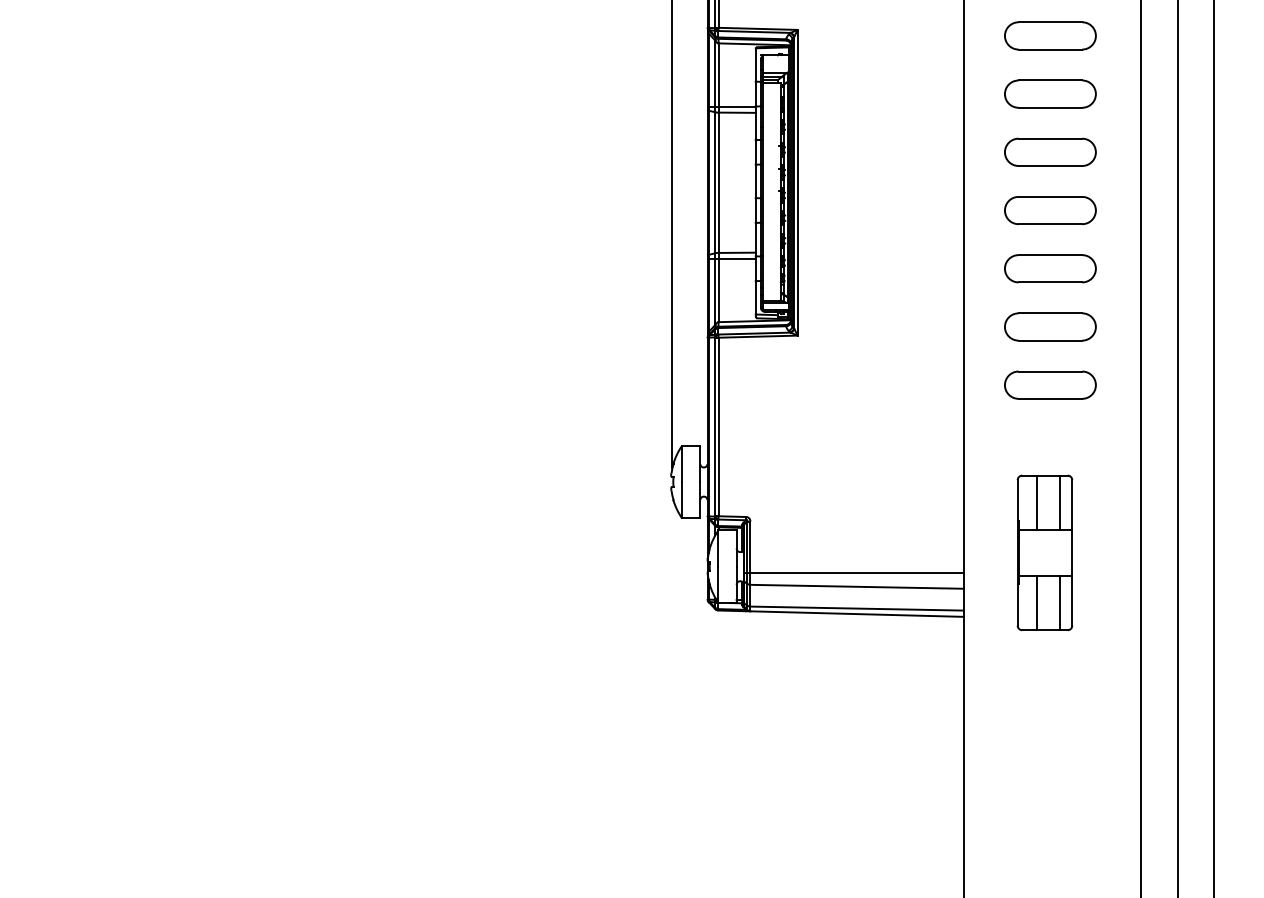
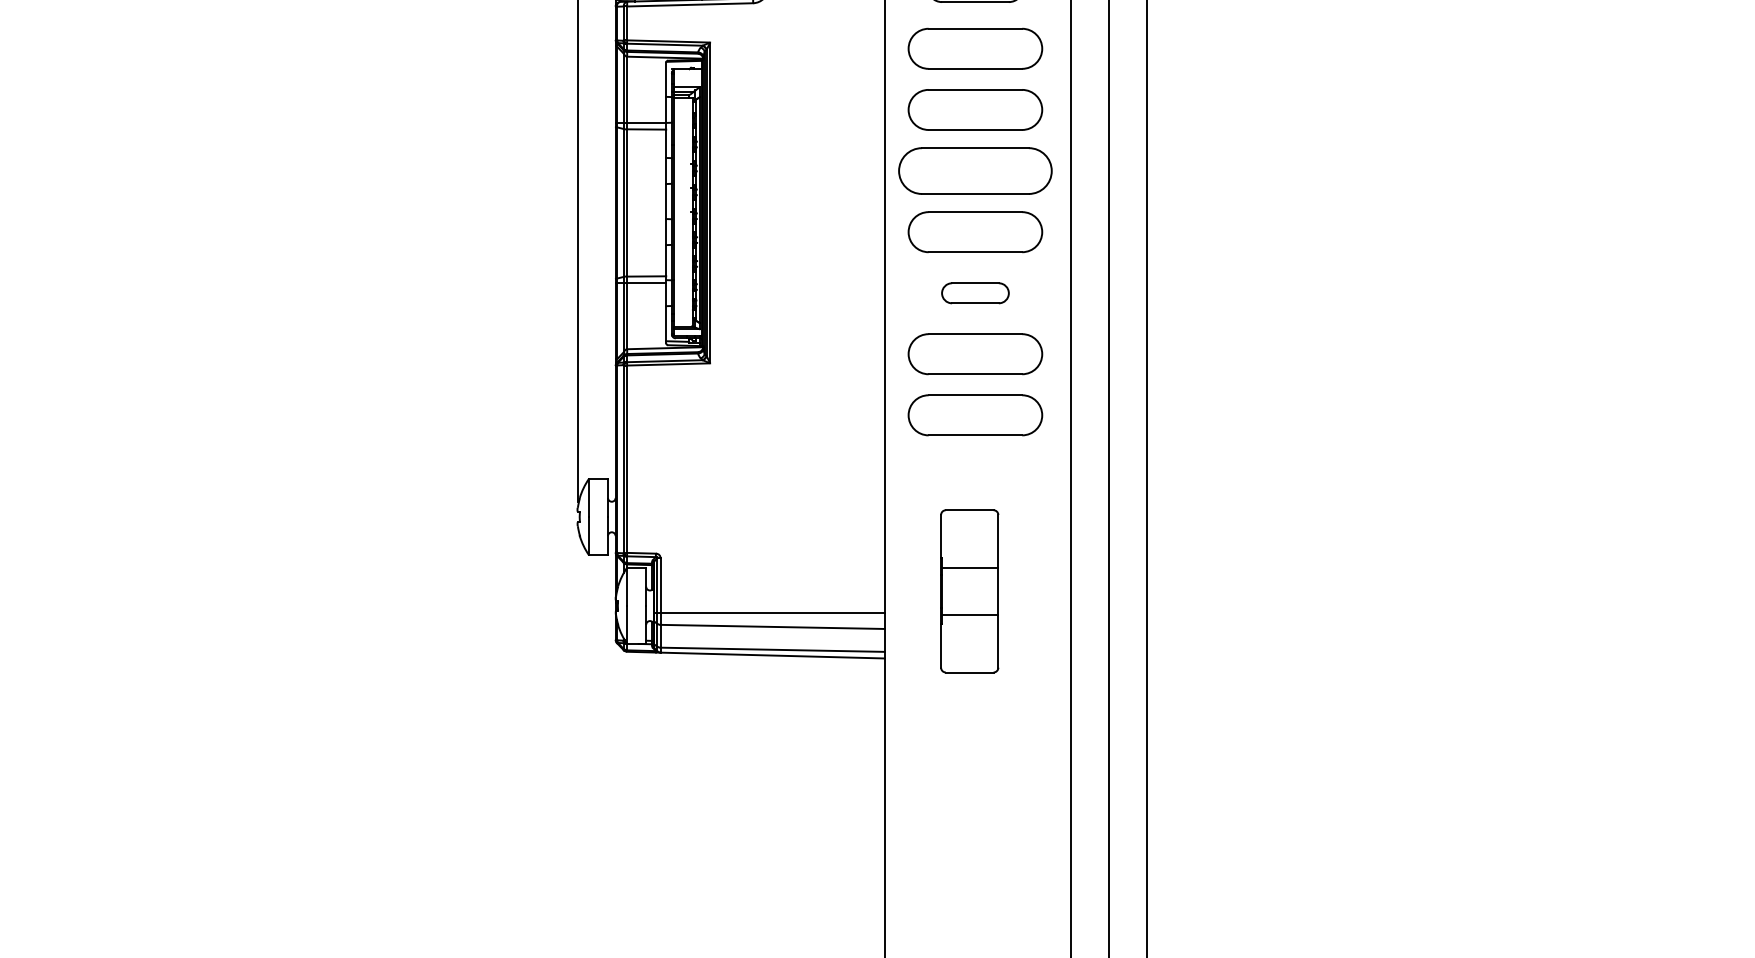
part: (1050, 35) -> (975, 48), size x1.4
part: (1050, 93) -> (975, 109), size x1.4
part: (1050, 151) -> (975, 170), size x1.6
part: (1050, 209) -> (975, 231), size x1.4
part: (1050, 269) -> (975, 293), size x0.7
part: (1050, 327) -> (975, 354), size x1.4
part: (1050, 385) -> (975, 415), size x1.4
line: (1037, 502) -> (961, 538), removed
line: (1060, 502) -> (985, 538), removed
line: (1037, 602) -> (961, 643), removed
line: (1060, 602) -> (985, 643), removed

